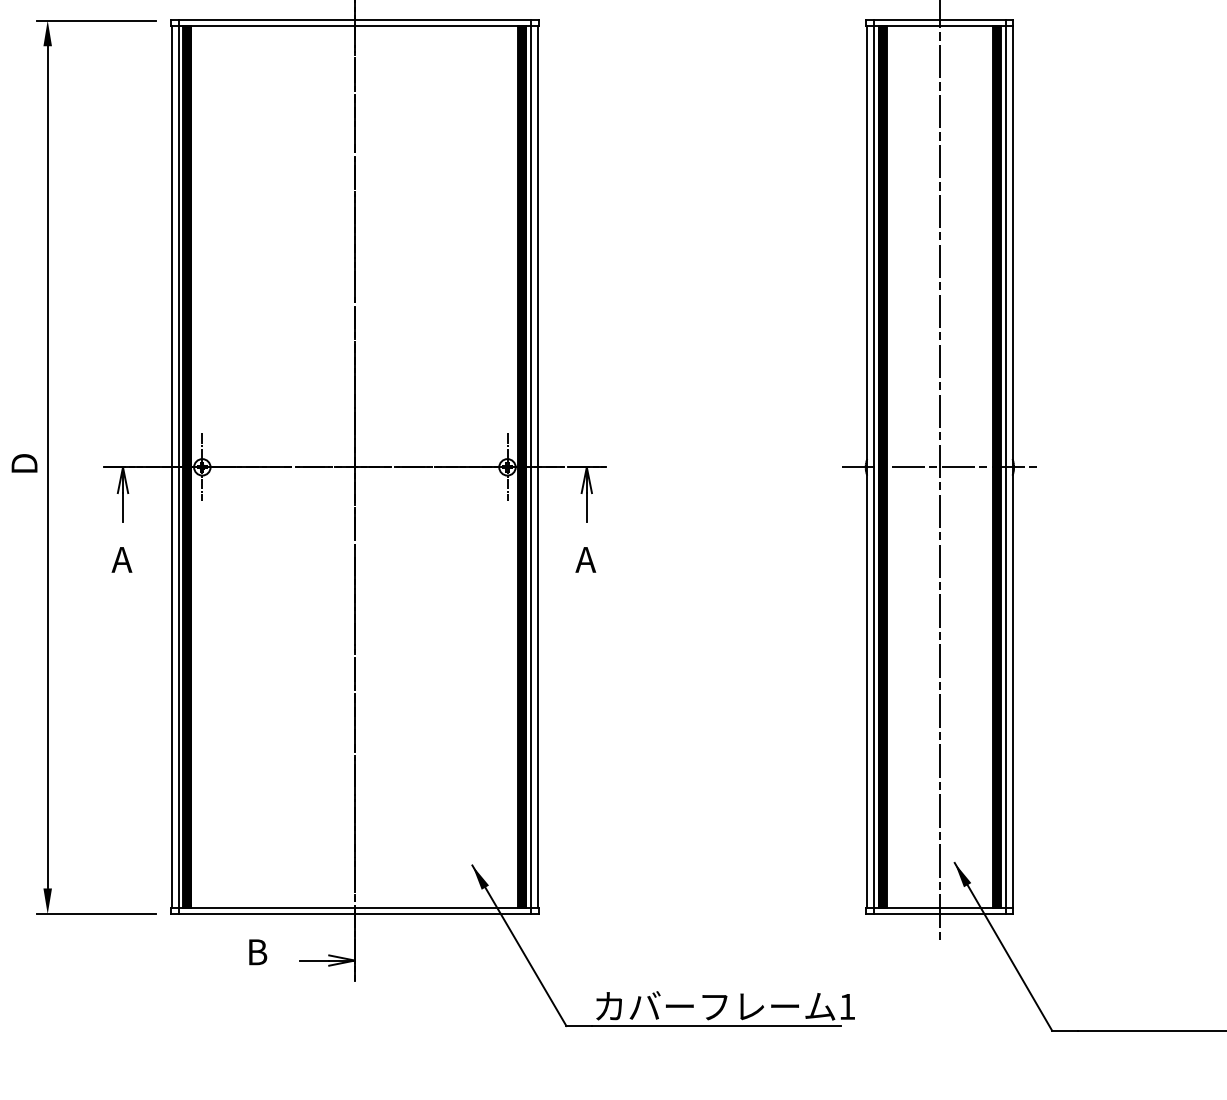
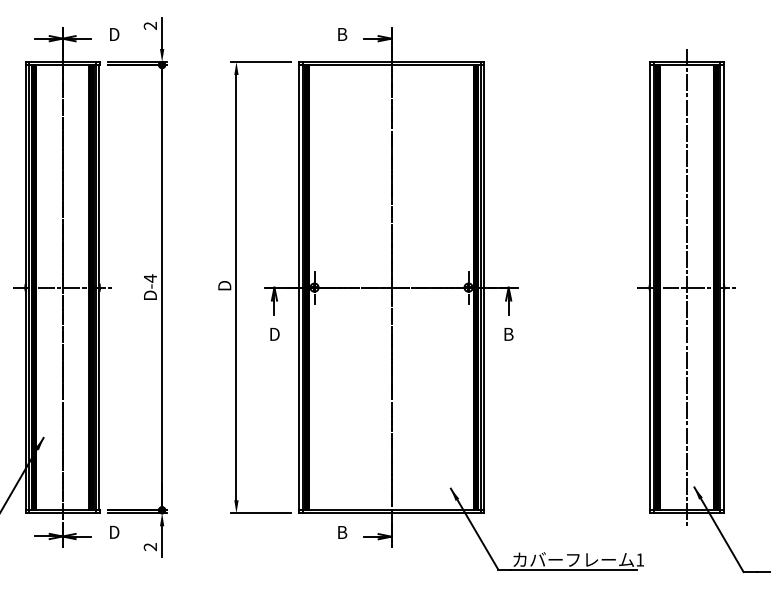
text: (121, 560) -> (273, 334), A -> D
text: (586, 560) -> (508, 334), A -> B

